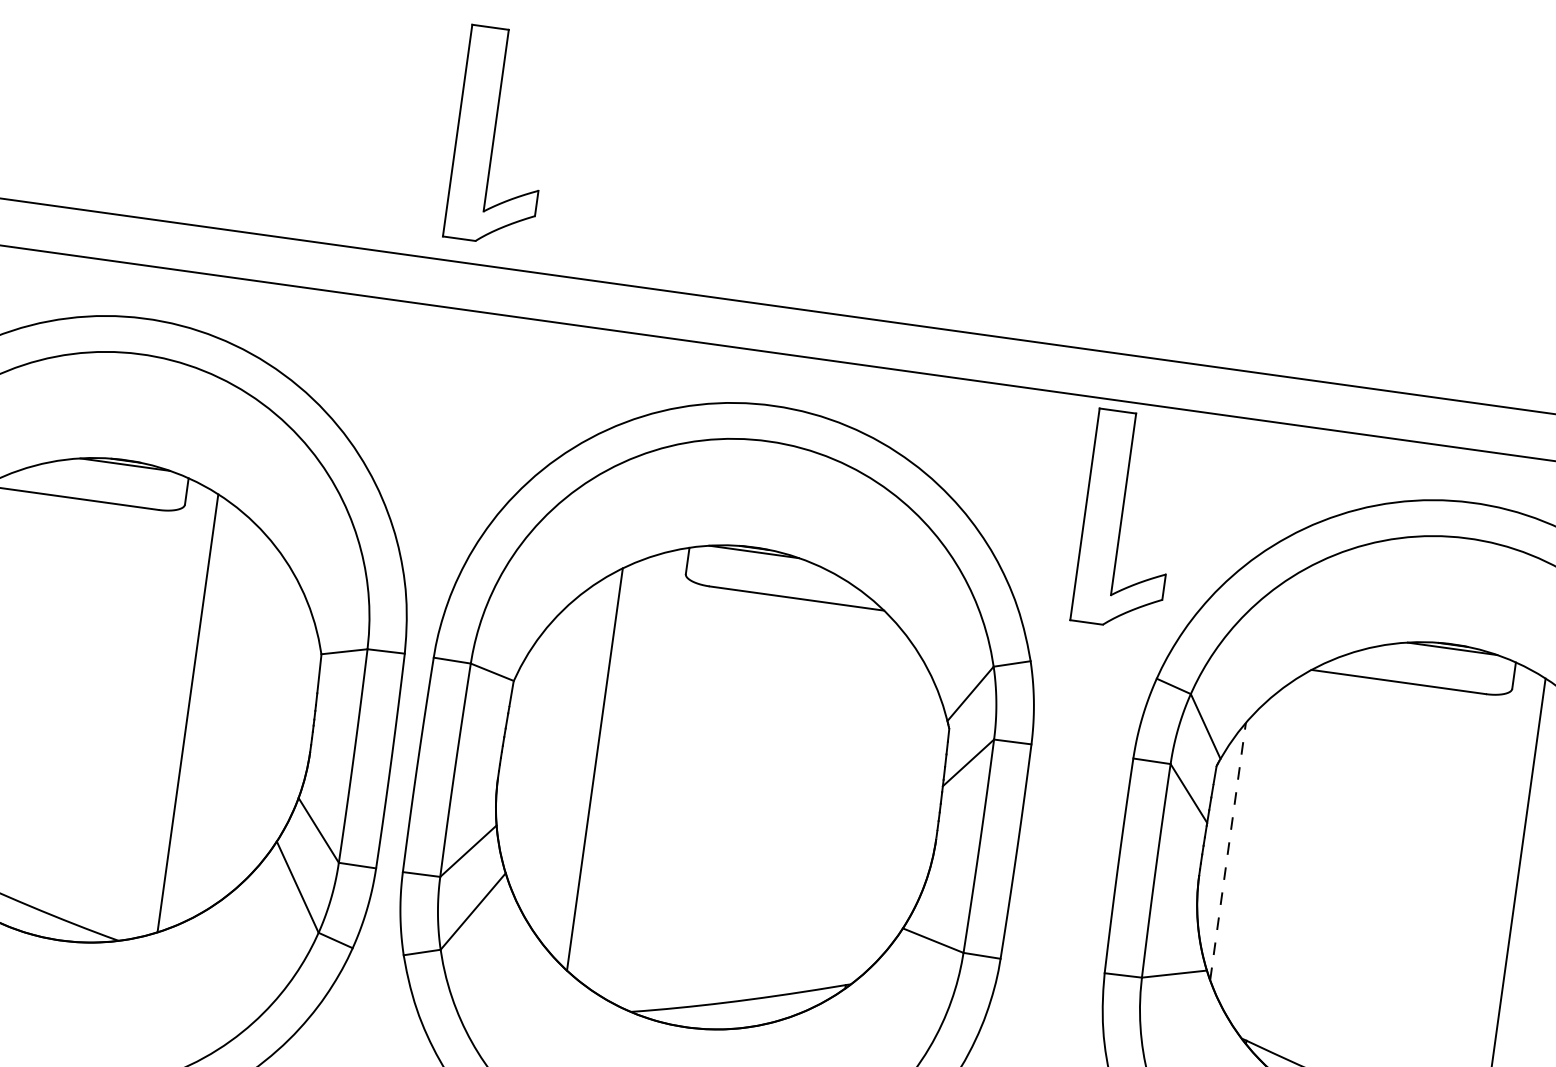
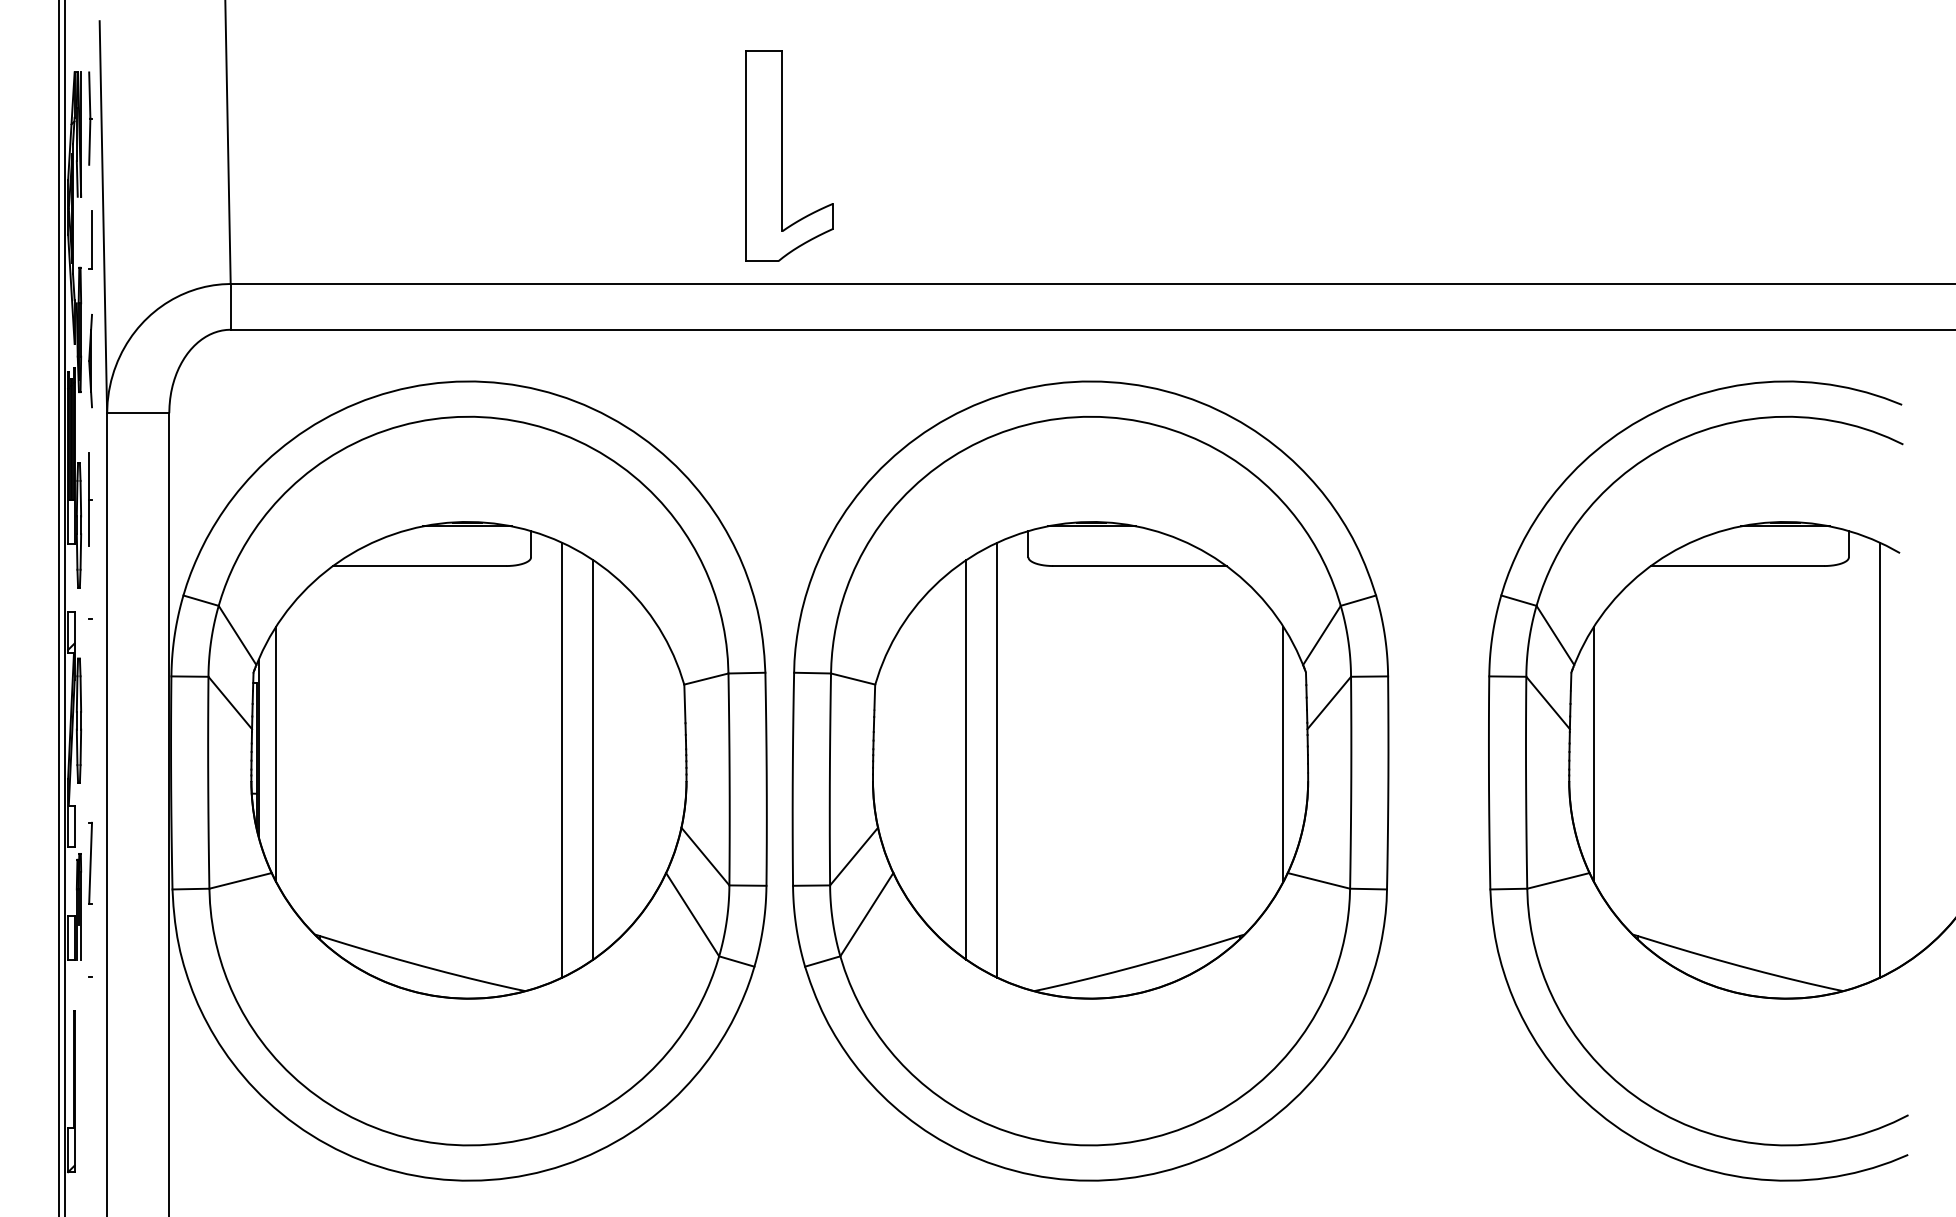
part: (1121, 518) -> (1445, 444), removed
line: (219, 717) -> (593, 759), added
line: (626, 773) -> (997, 759), added
line: (915, 807) -> (1283, 753), added
line: (1228, 851) -> (1594, 754), dashed -> solid

